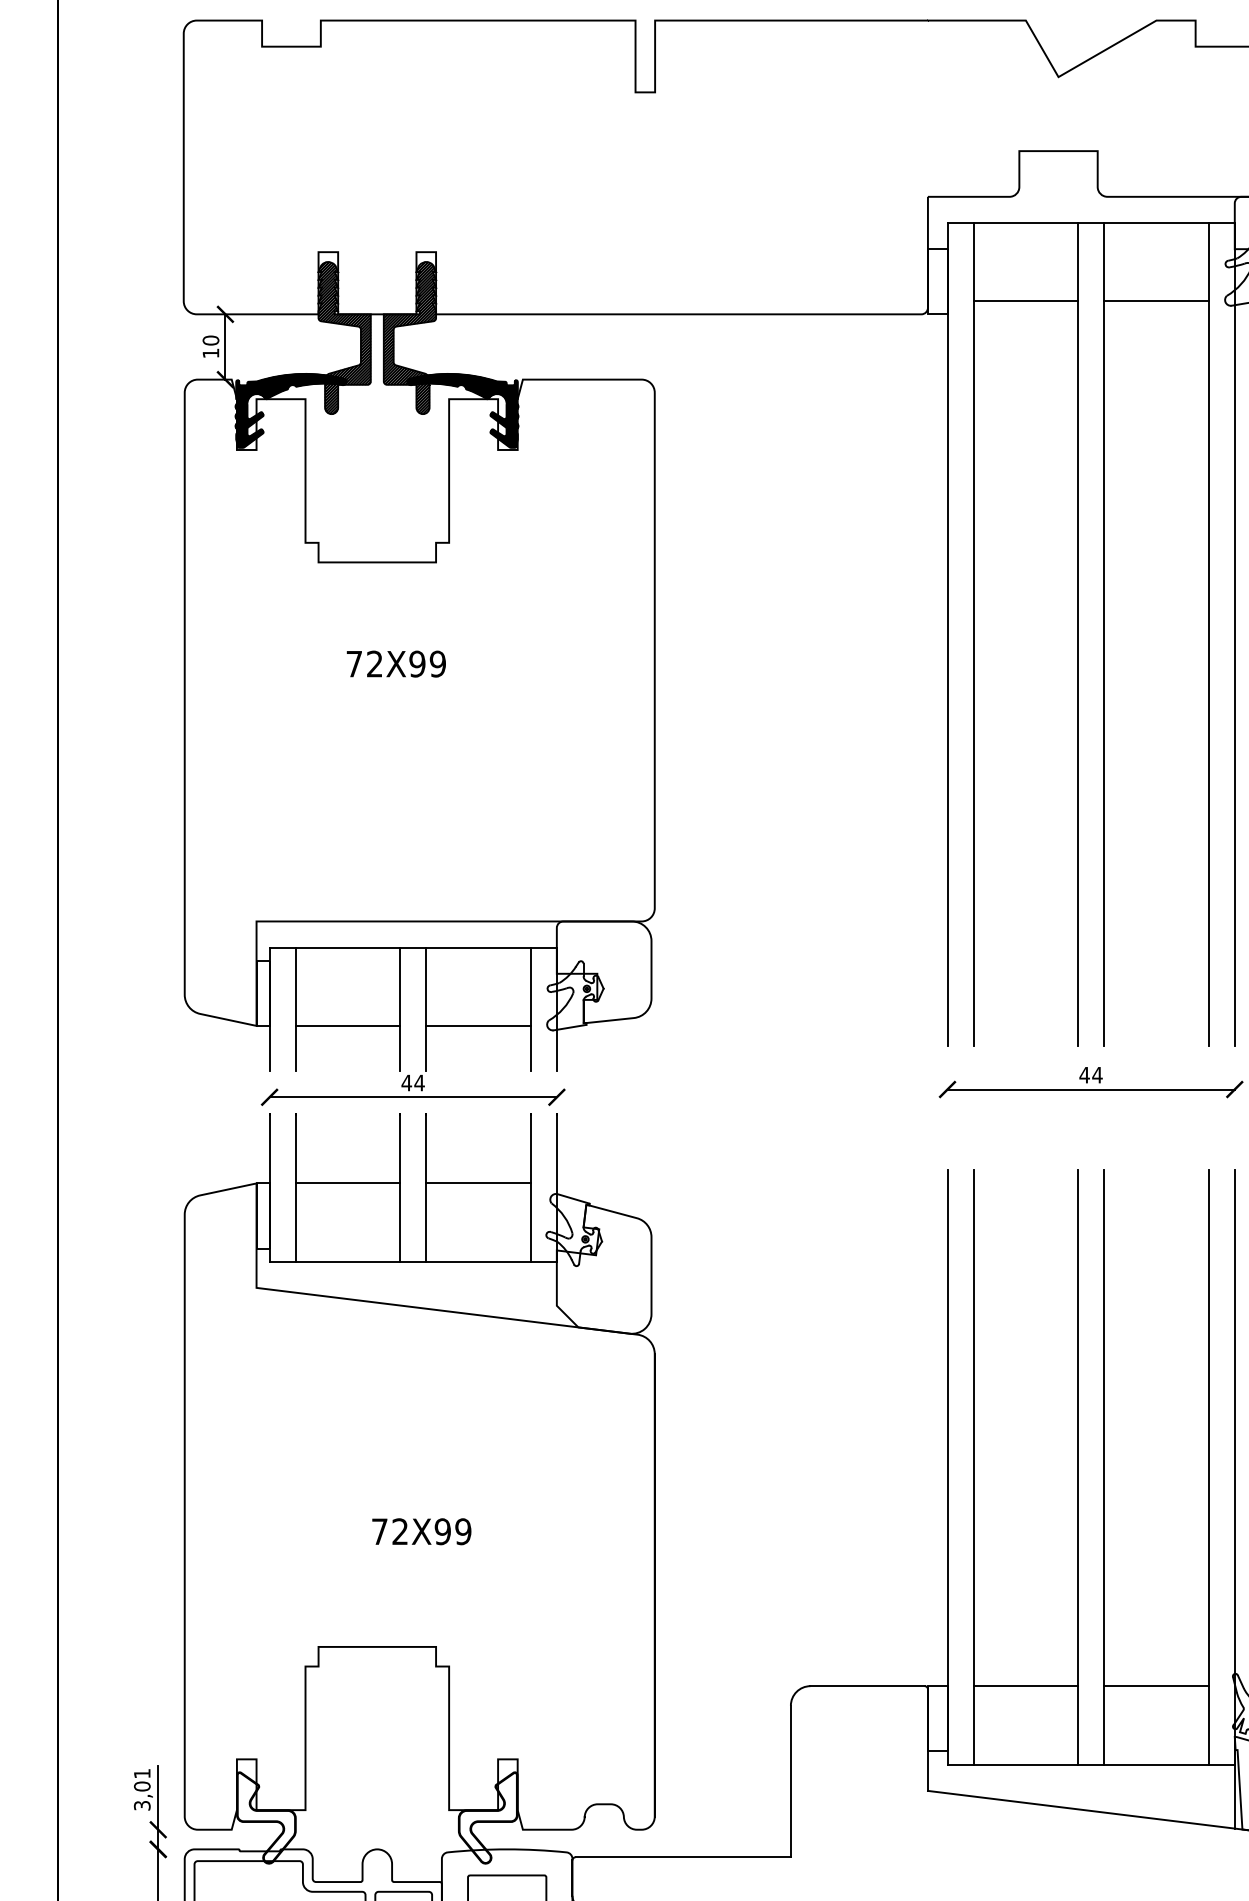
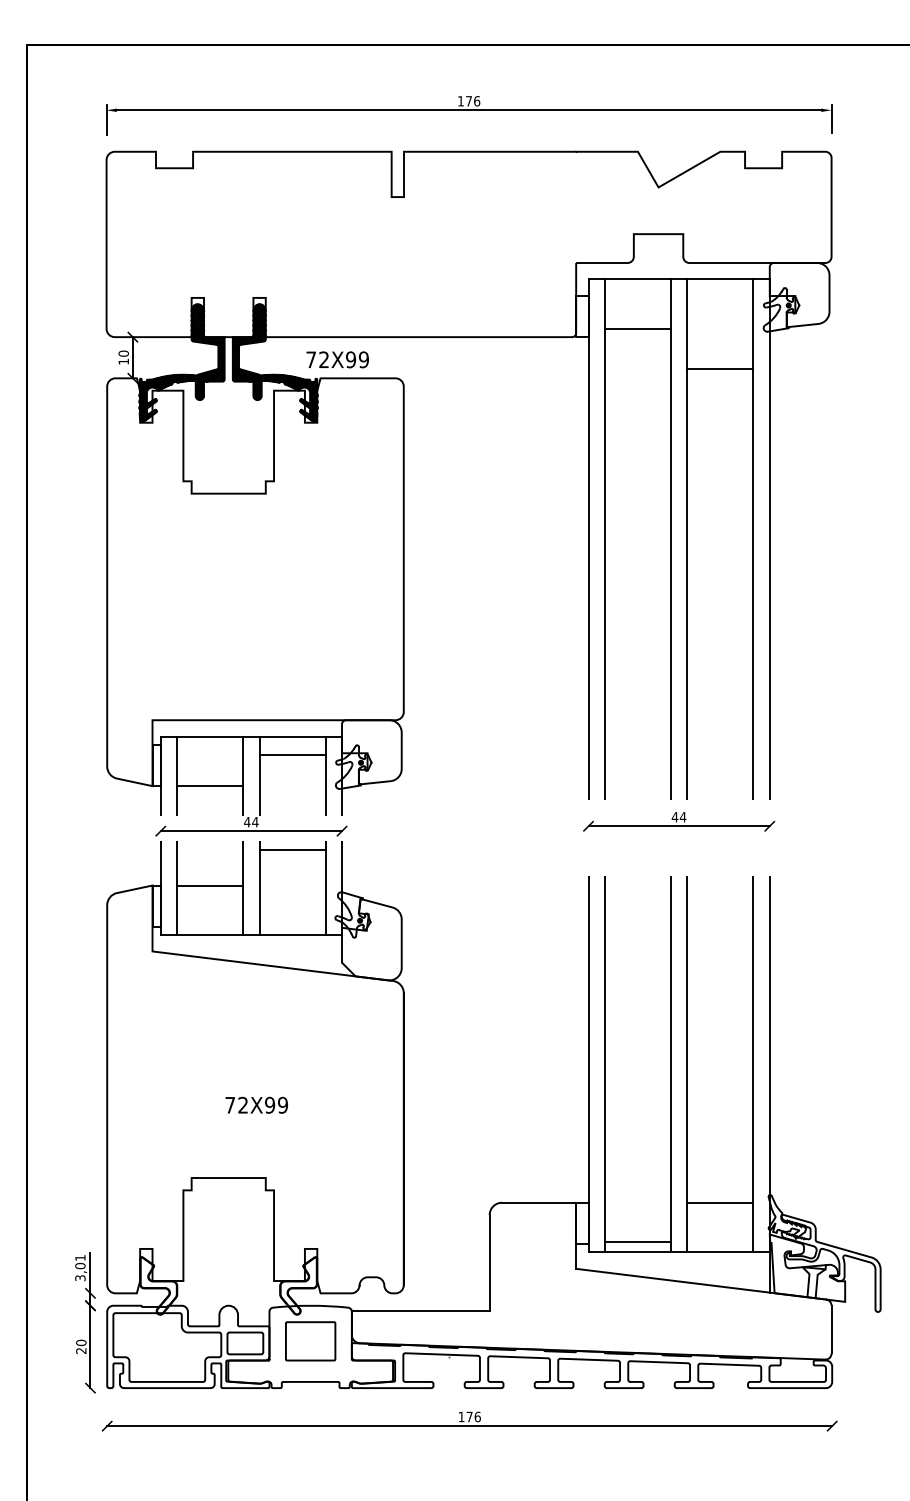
line: (1156, 300) -> (720, 368), moved
text: (395, 663) -> (337, 359), moved
line: (478, 1026) -> (292, 755), moved
line: (478, 1183) -> (292, 849), moved
line: (1025, 1685) -> (637, 1241), moved

